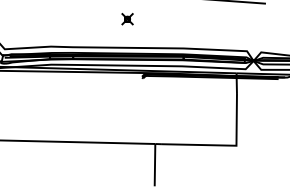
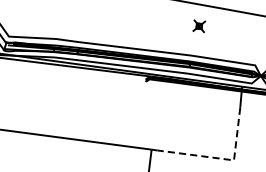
part: (127, 19) -> (199, 26), moved
line: (224, 145) -> (221, 158), solid -> dashed

